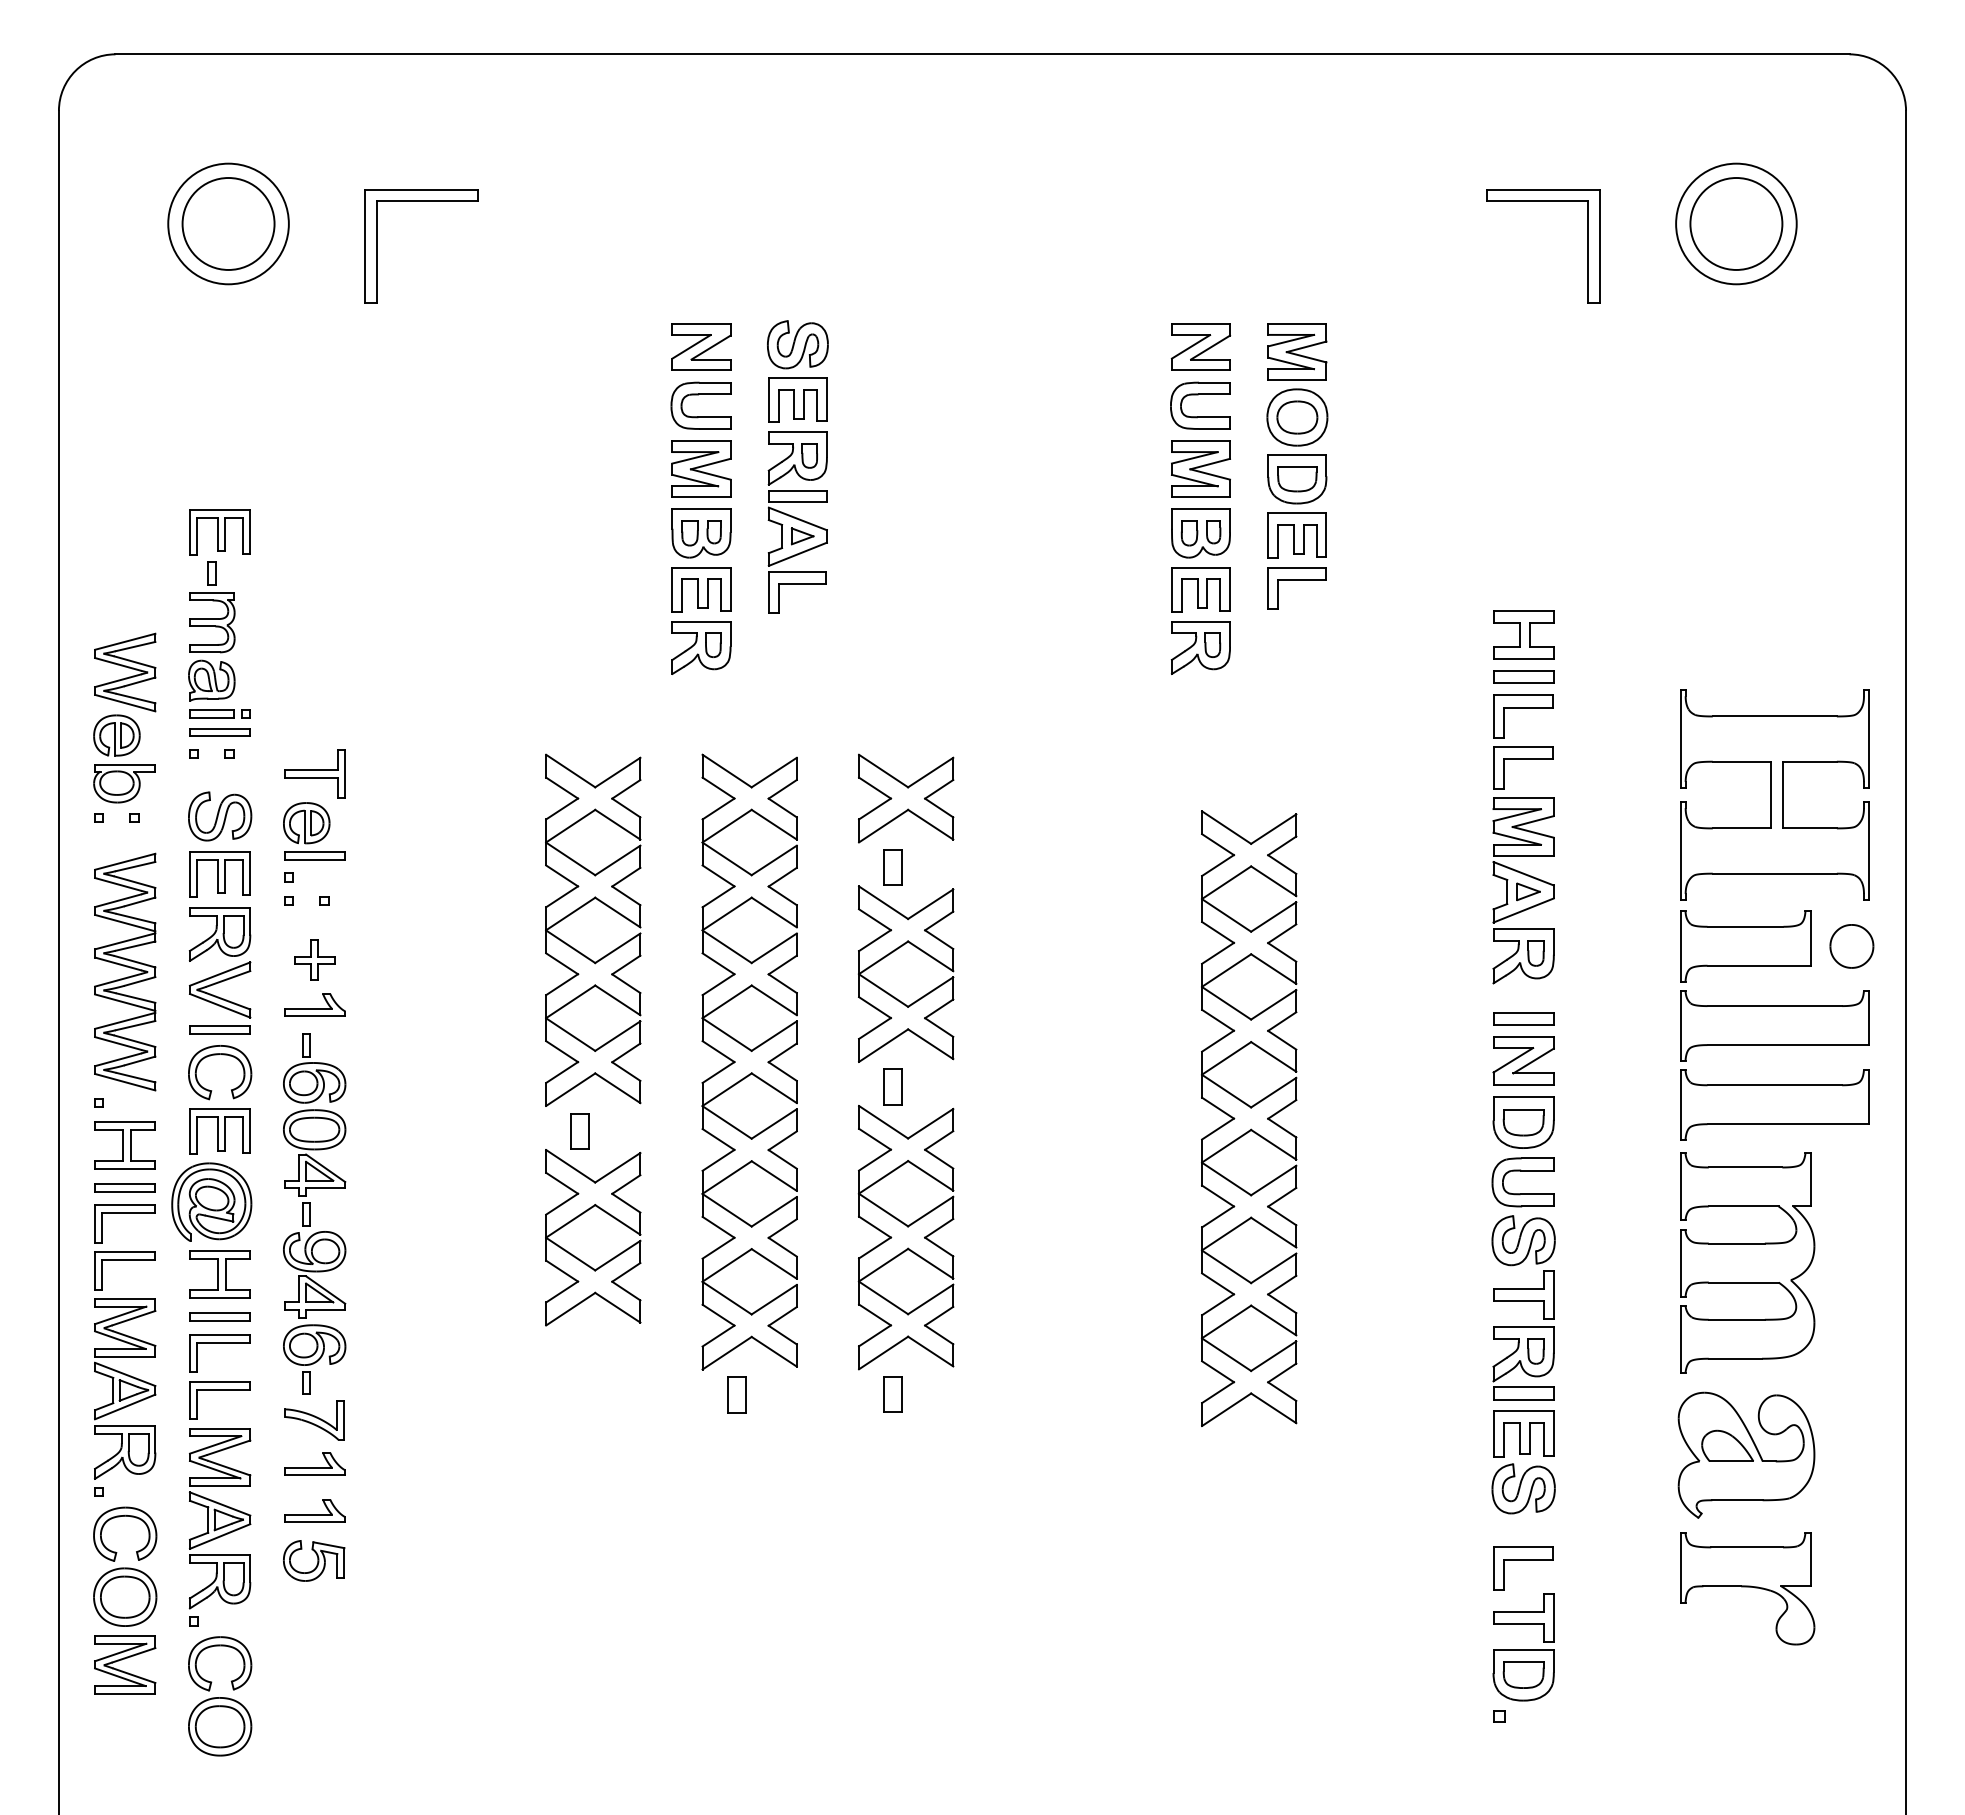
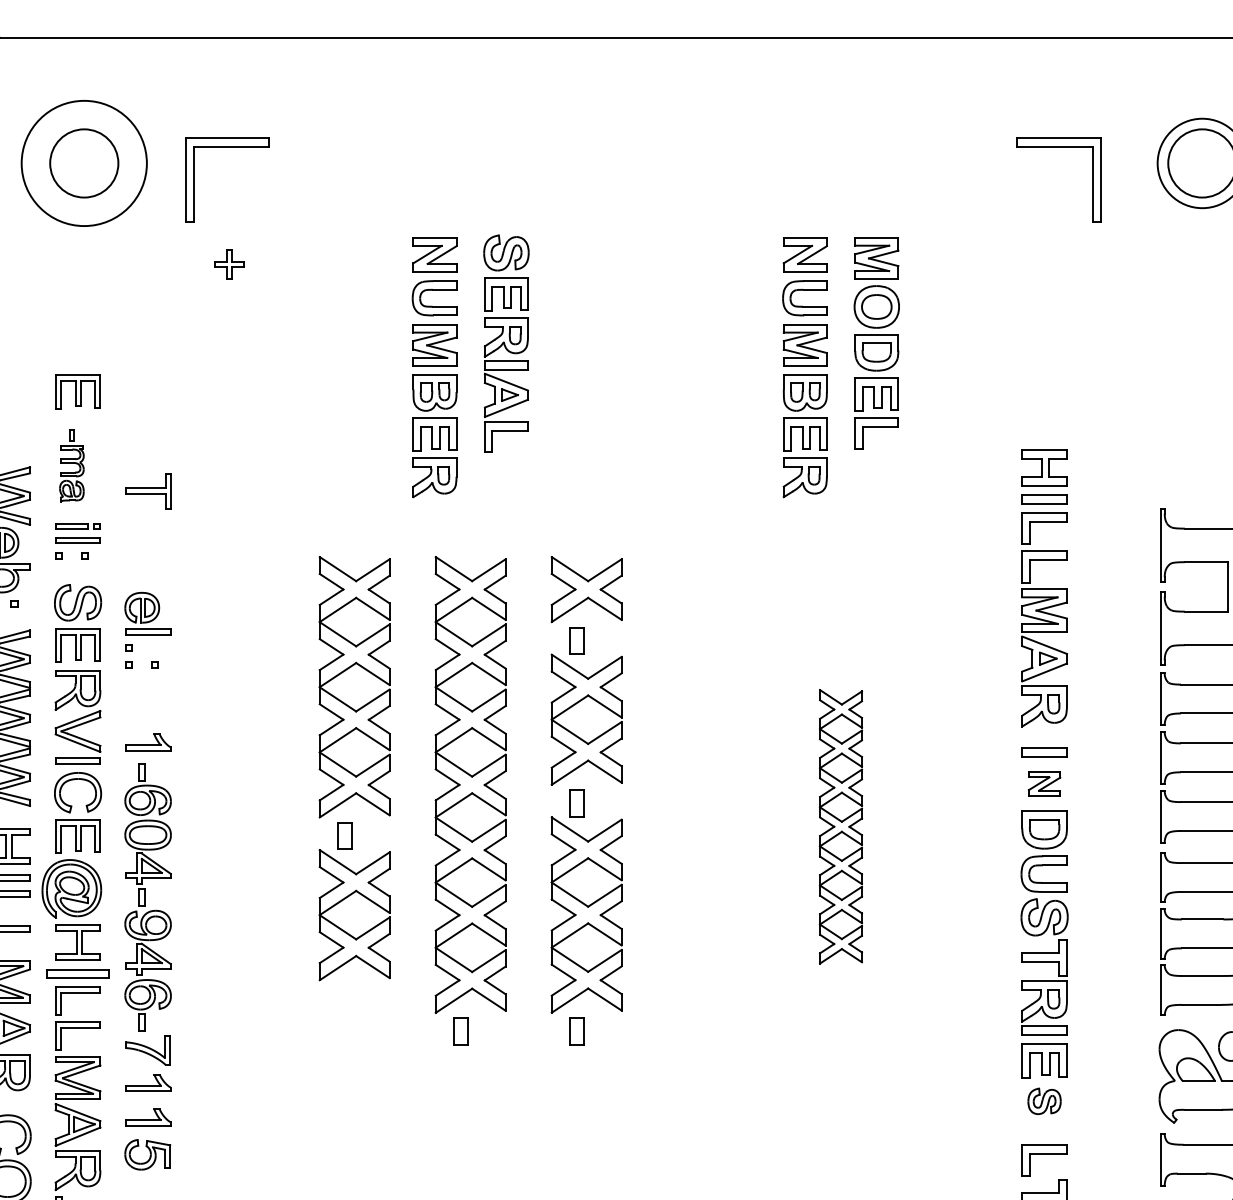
circle: (228, 223) -> (84, 163), size x1.4
part: (211, 631) -> (71, 465), size x0.7
part: (314, 773) -> (148, 490), moved
part: (314, 959) -> (229, 263), moved
part: (1523, 1060) -> (1044, 783), size x0.7
part: (1248, 1118) -> (840, 826), size x0.6
part: (219, 1316) -> (77, 973), size x1.4
part: (1523, 1488) -> (1044, 1101), size x0.7

